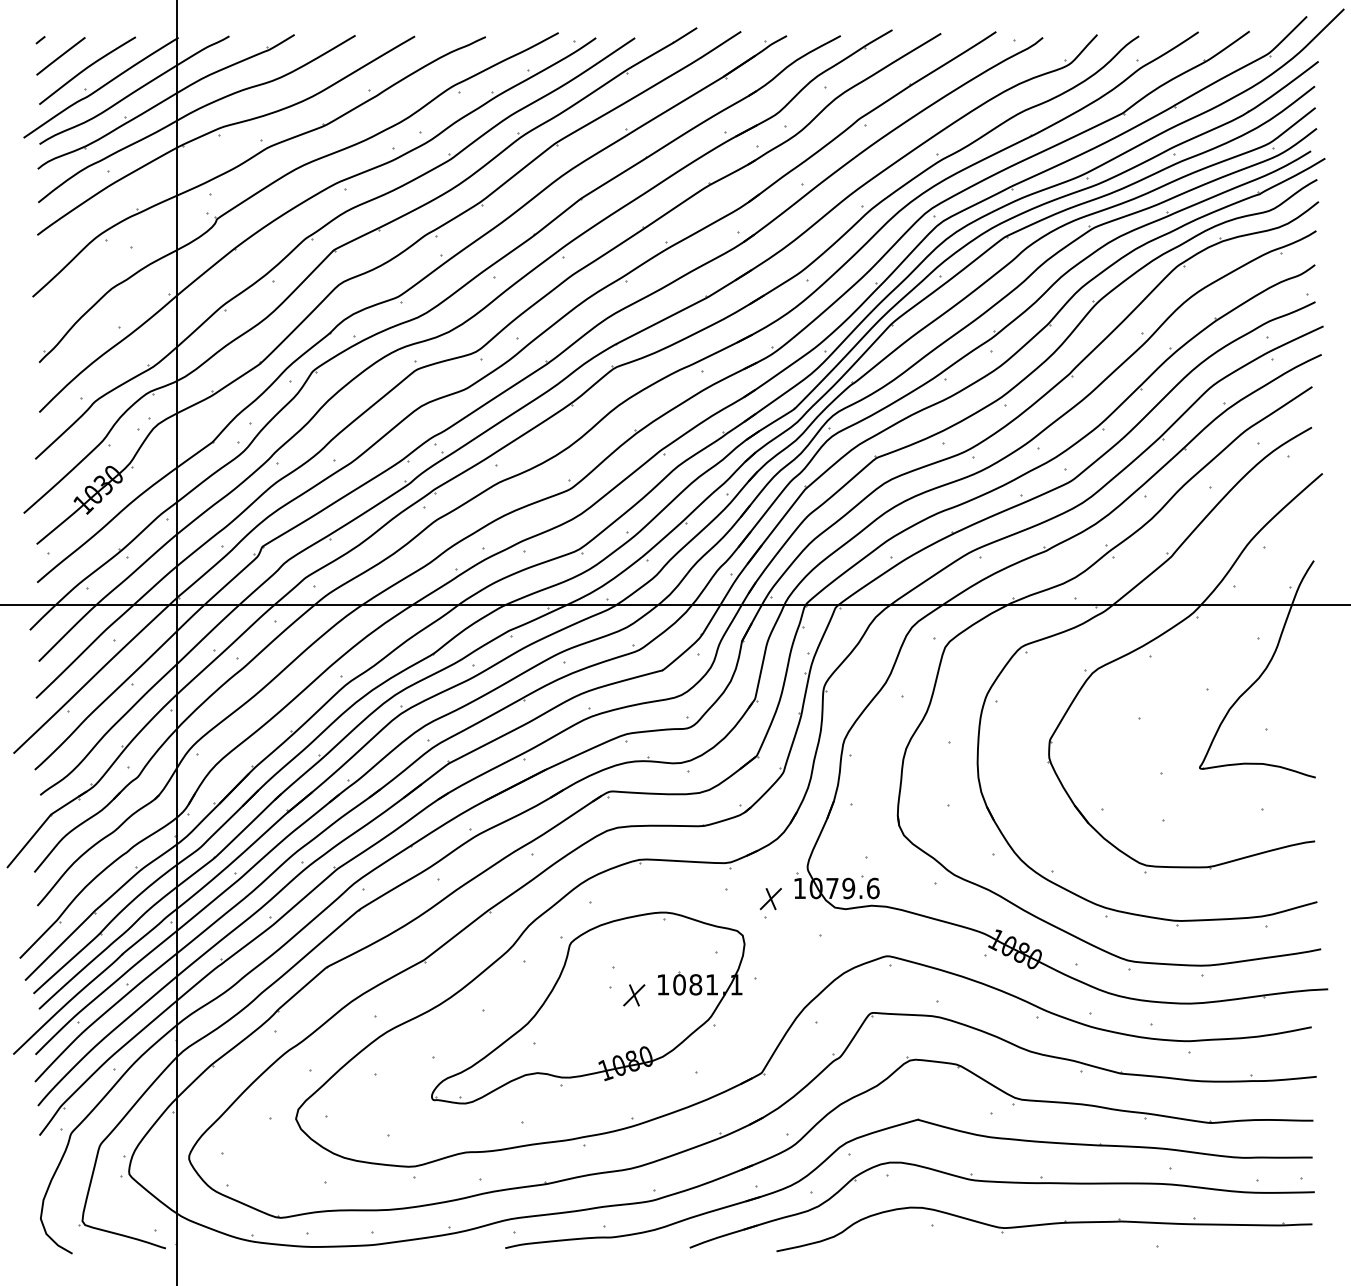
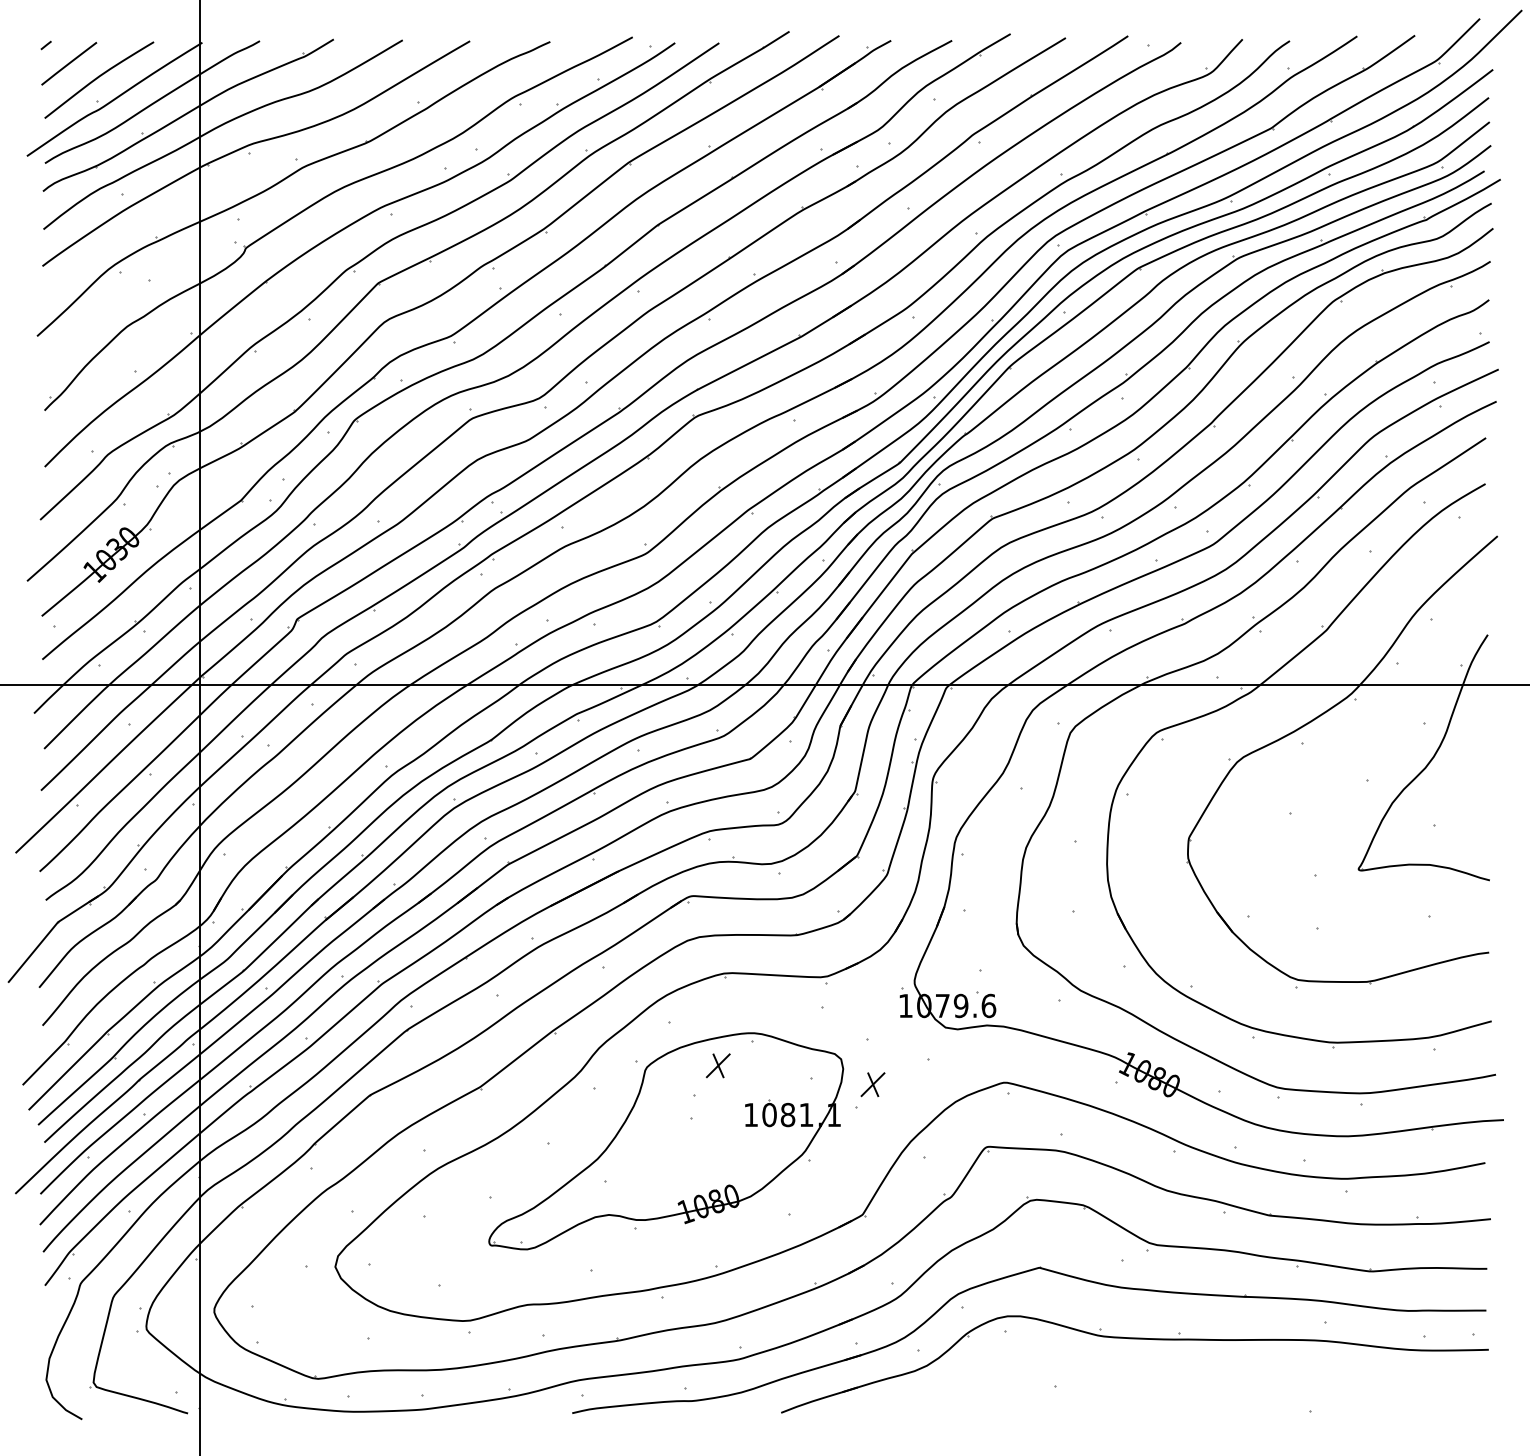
part: (770, 899) -> (872, 1085), moved
part: (634, 995) -> (718, 1065), moved
part: (1044, 1229) -> (1182, 1392), removed

